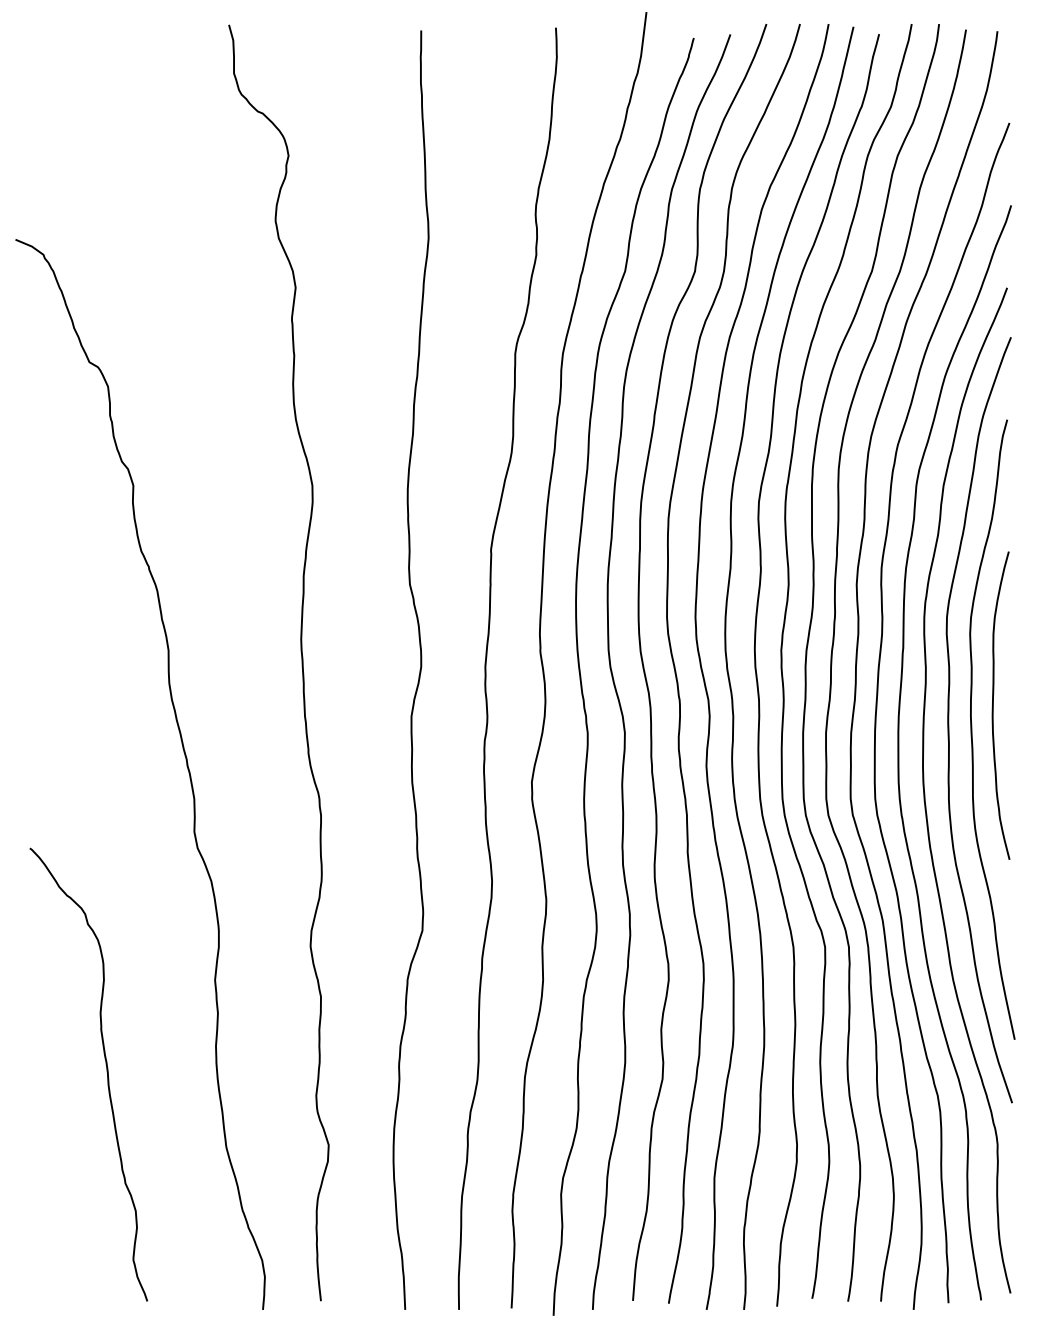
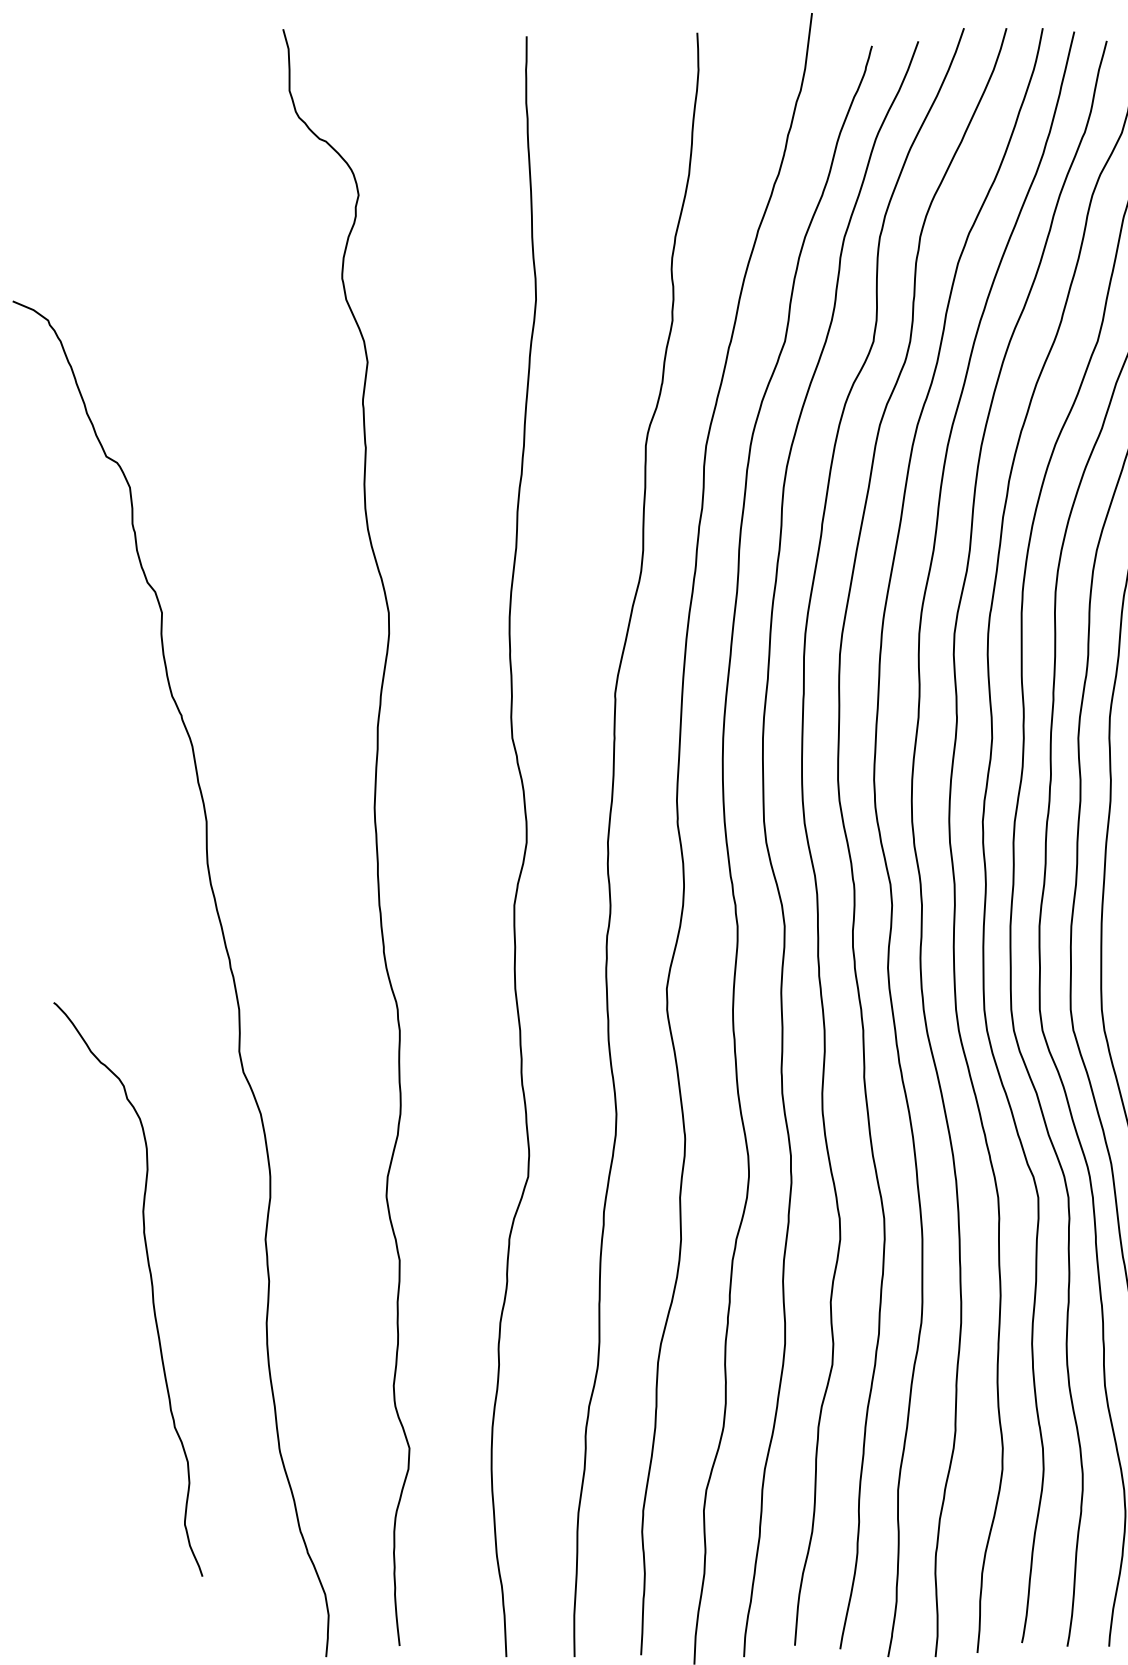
curve: (106, 1072) -> (150, 1286), moved

